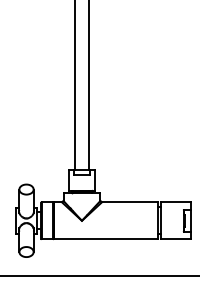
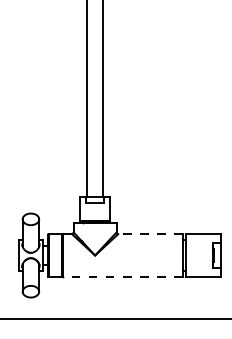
line: (129, 202) -> (150, 234), solid -> dashed
line: (105, 239) -> (122, 277), solid -> dashed

